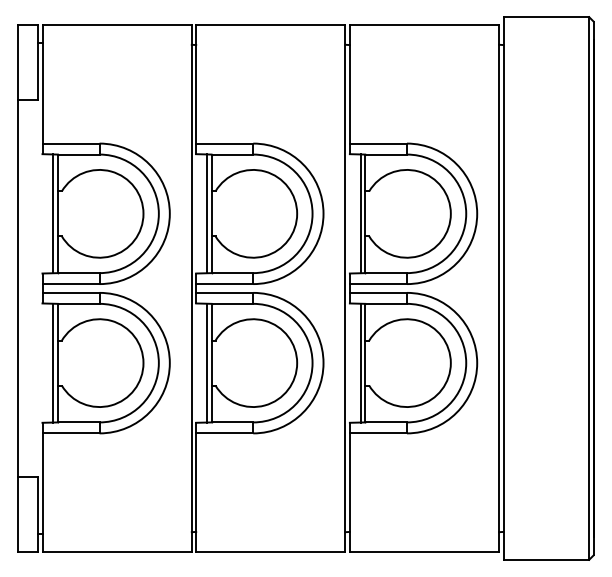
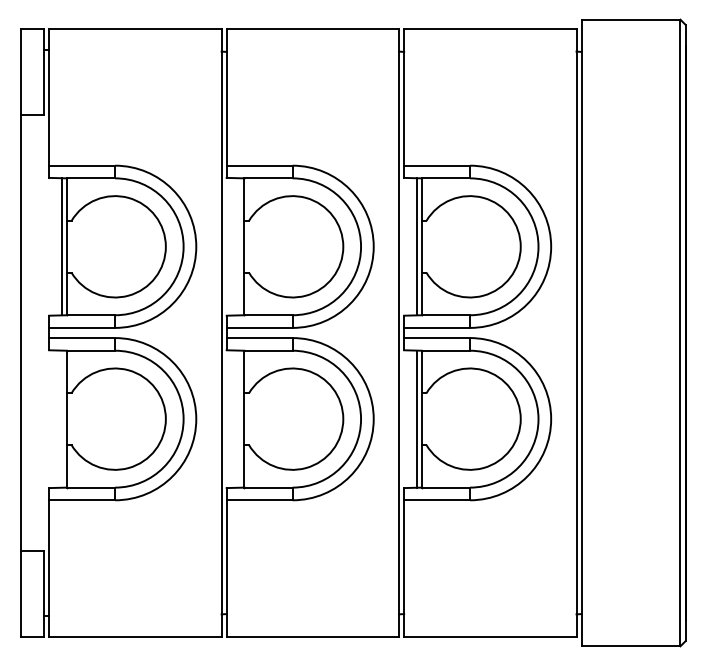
line: (207, 213) -> (239, 246), removed
line: (53, 362) -> (61, 418), removed
line: (207, 362) -> (239, 418), removed

